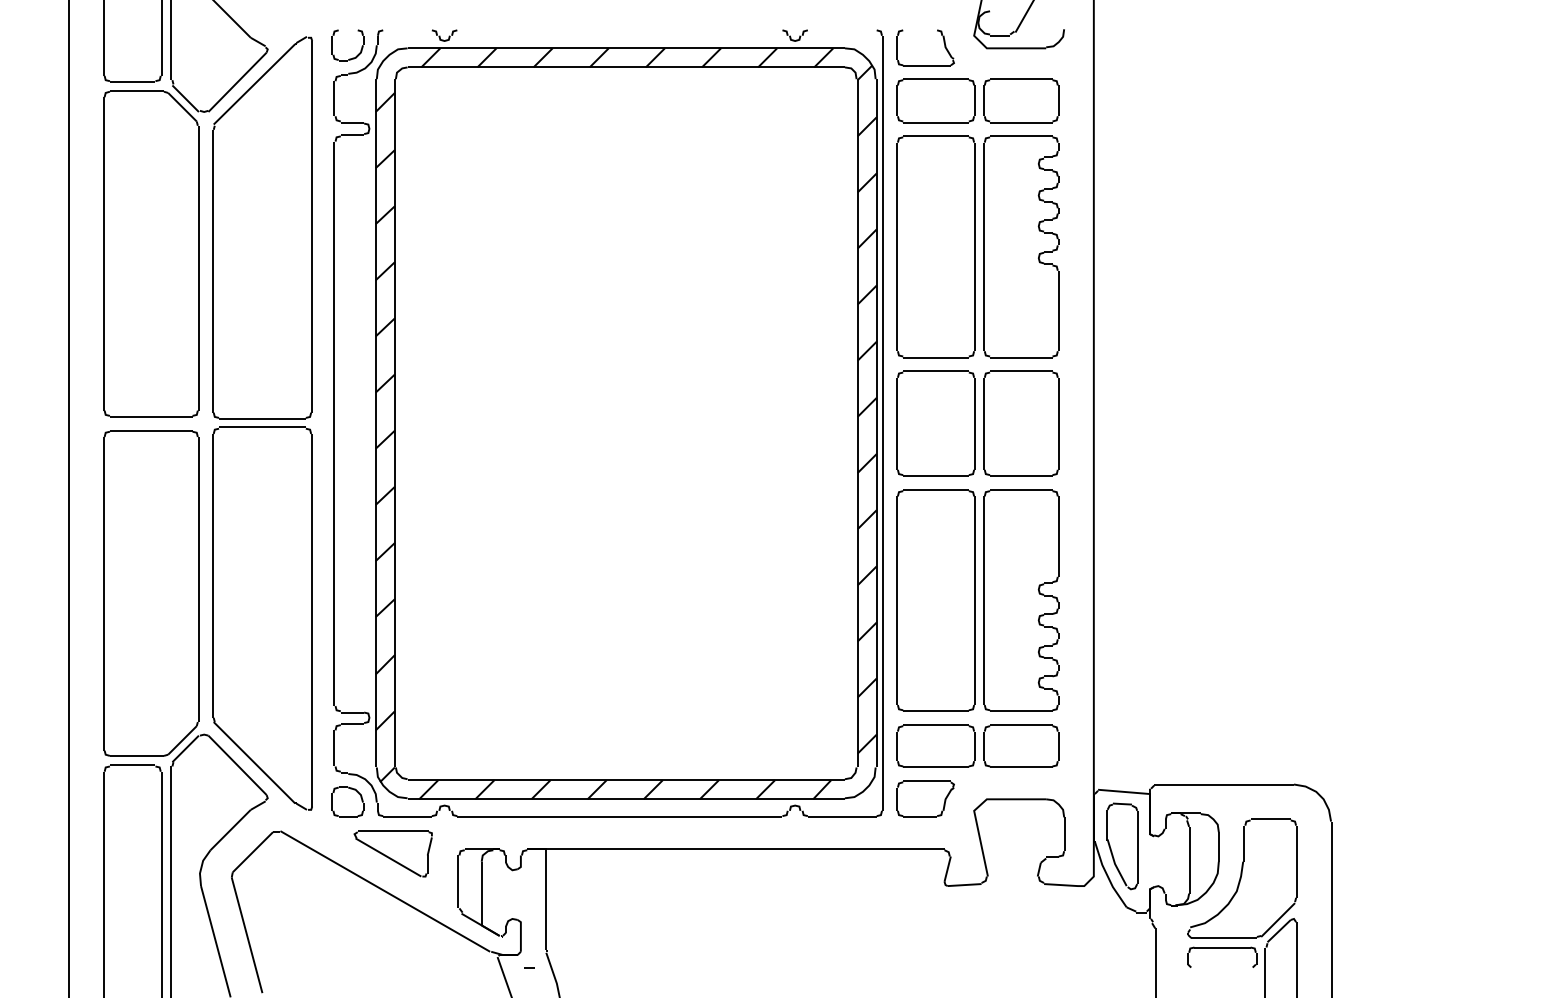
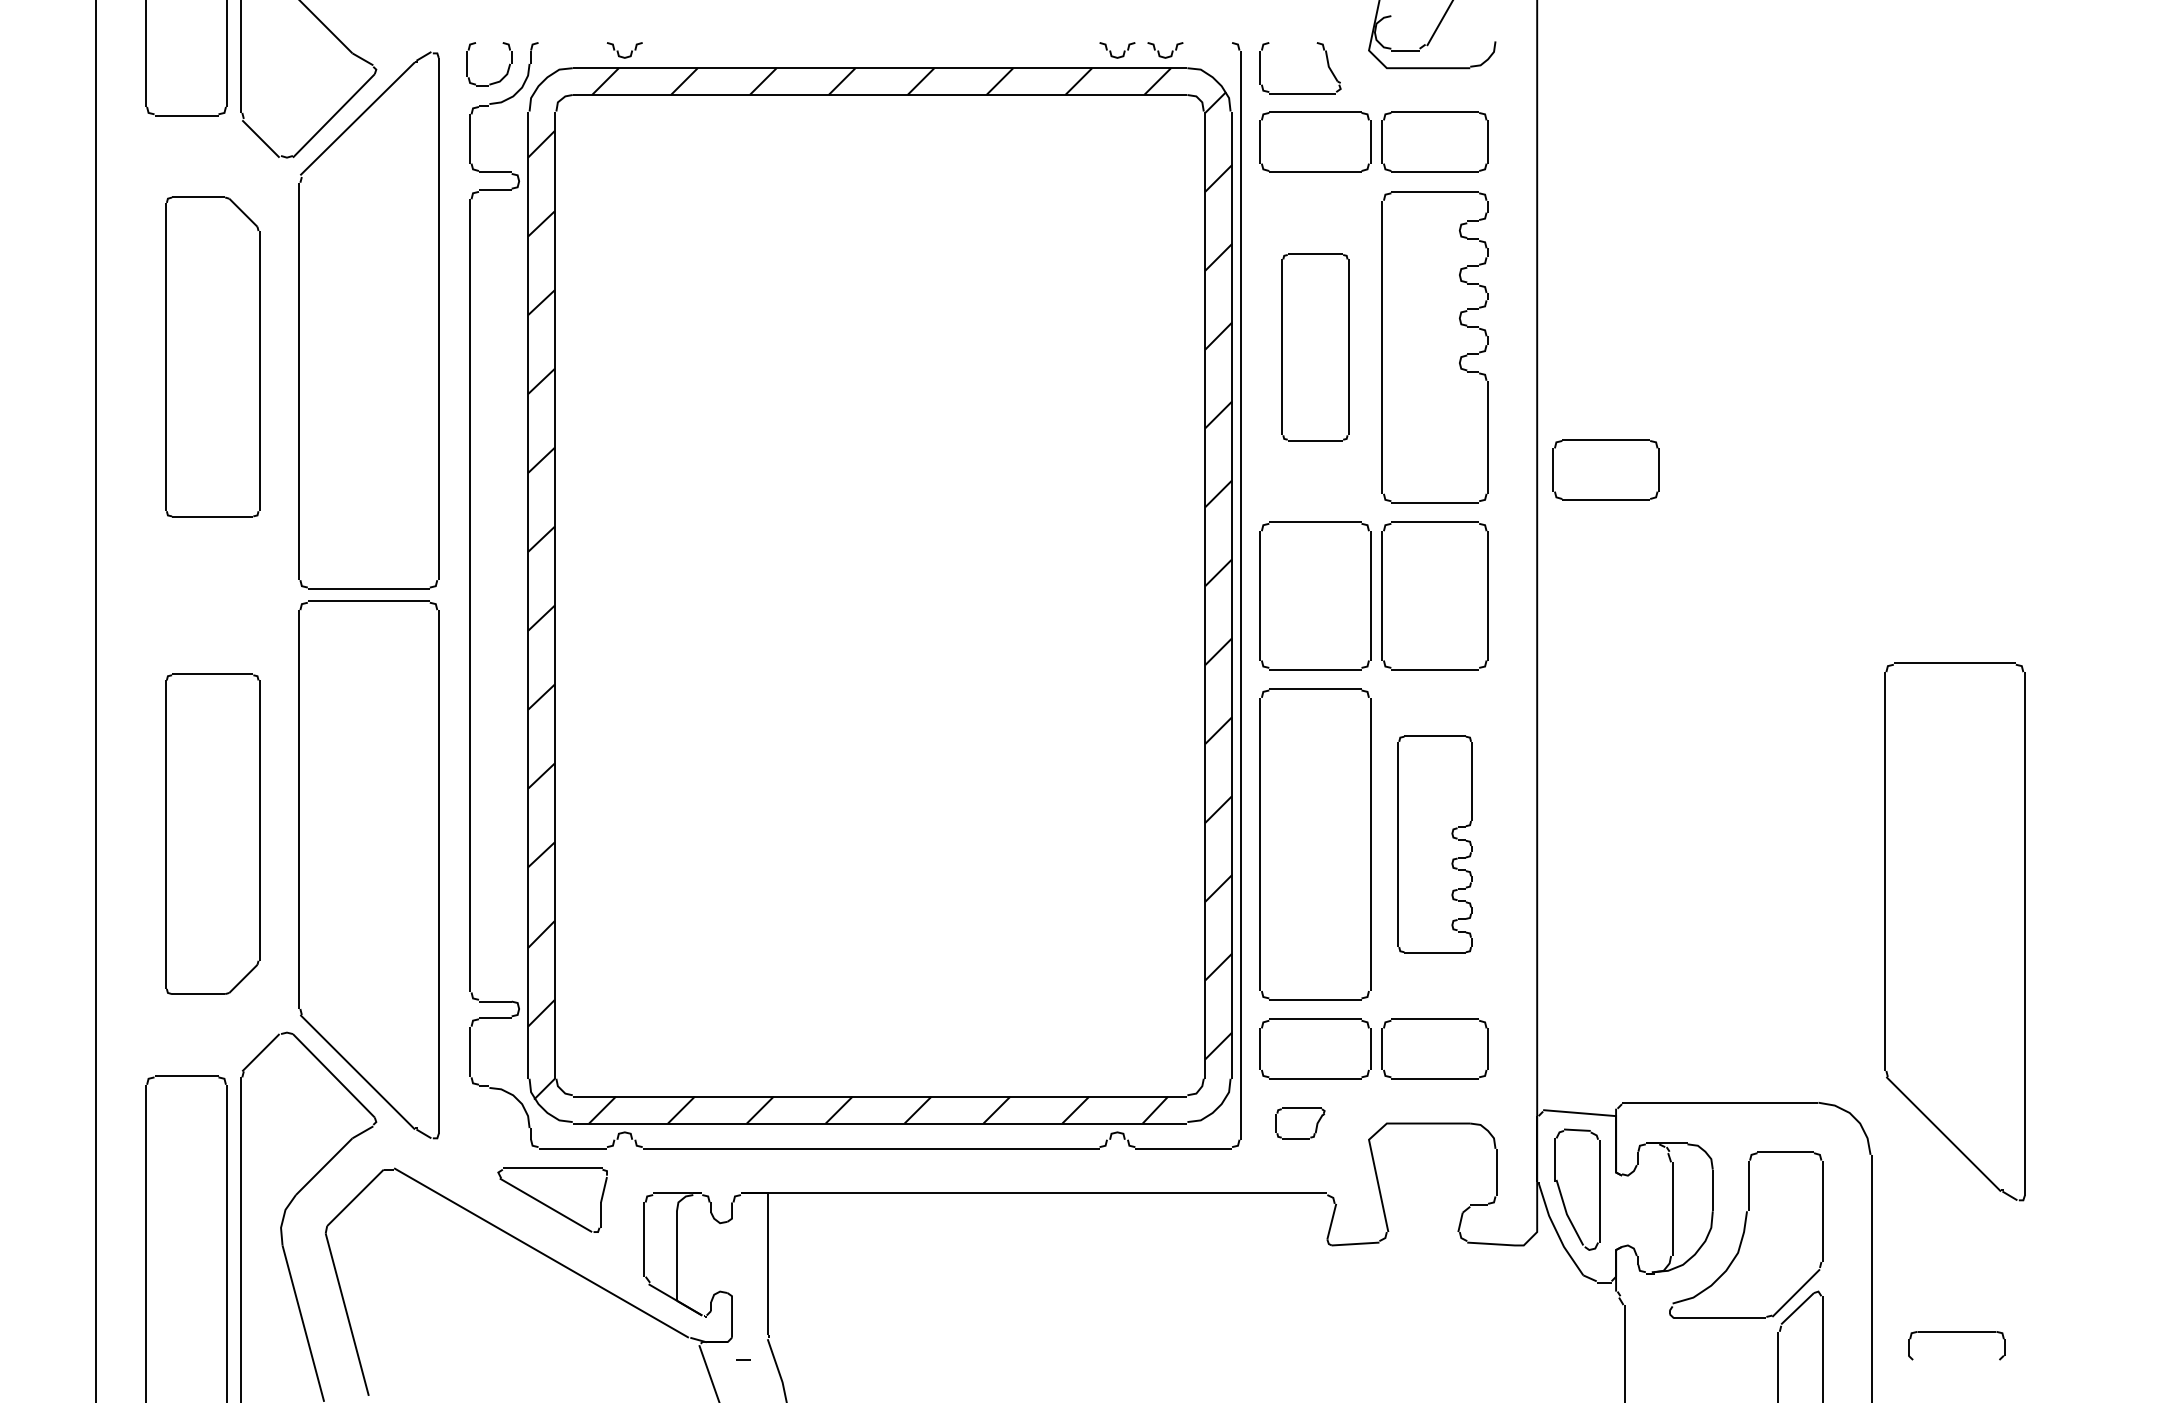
part: (829, 35) -> (1165, 50), added
part: (936, 247) -> (1315, 347), size x0.6
part: (151, 253) -> (212, 356), size x0.7
part: (1142, 333) -> (1605, 469), added
part: (151, 593) -> (212, 834), size x0.7
part: (1020, 600) -> (1434, 844), size x0.7
part: (1390, 662) -> (1954, 931), added
part: (925, 799) -> (1300, 1123), size x0.6
part: (348, 802) -> (489, 1127), removed
part: (1222, 948) -> (1956, 1332), moved

